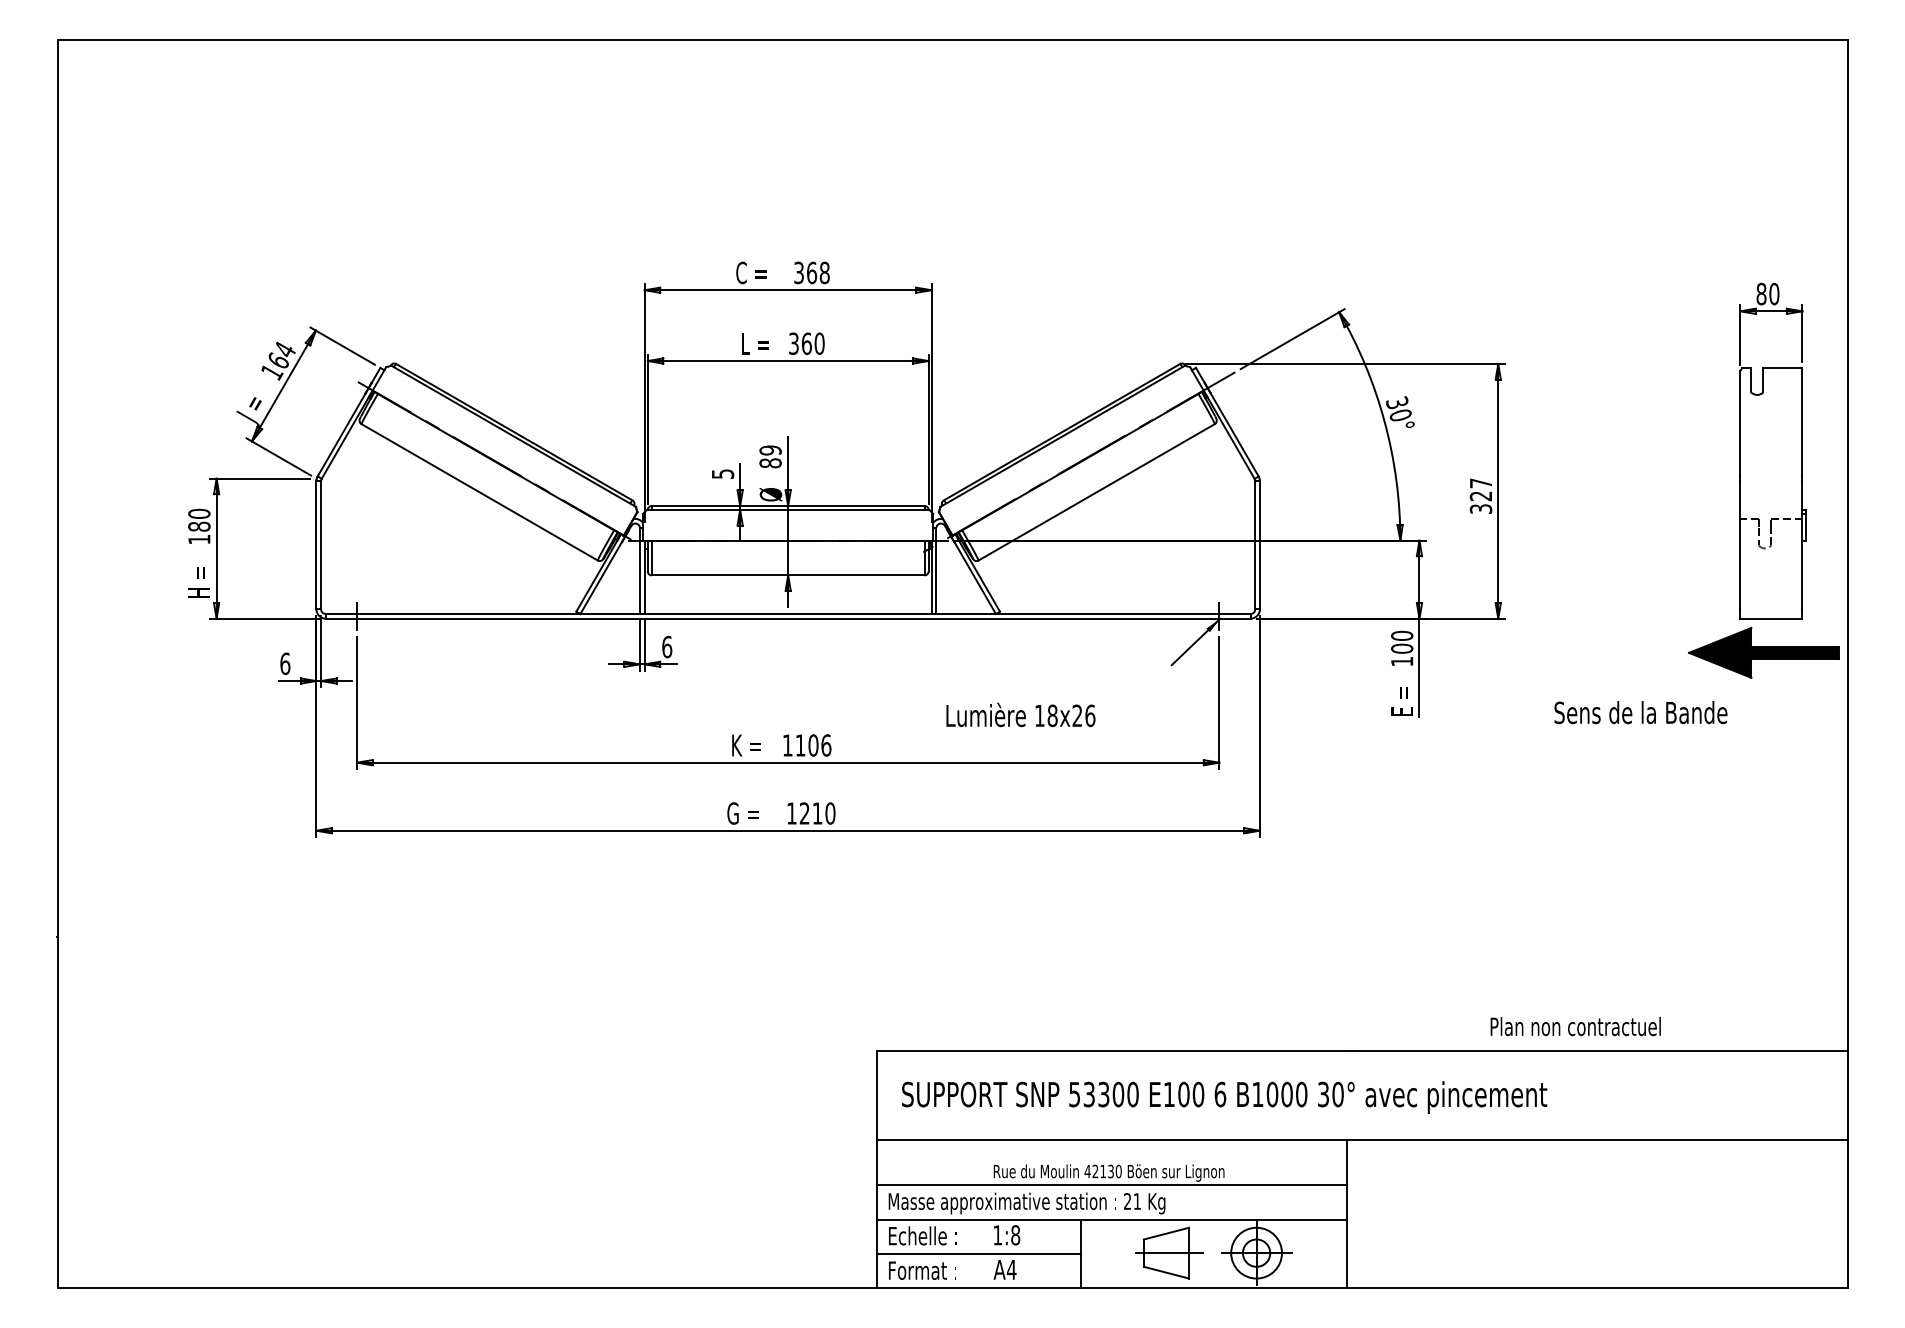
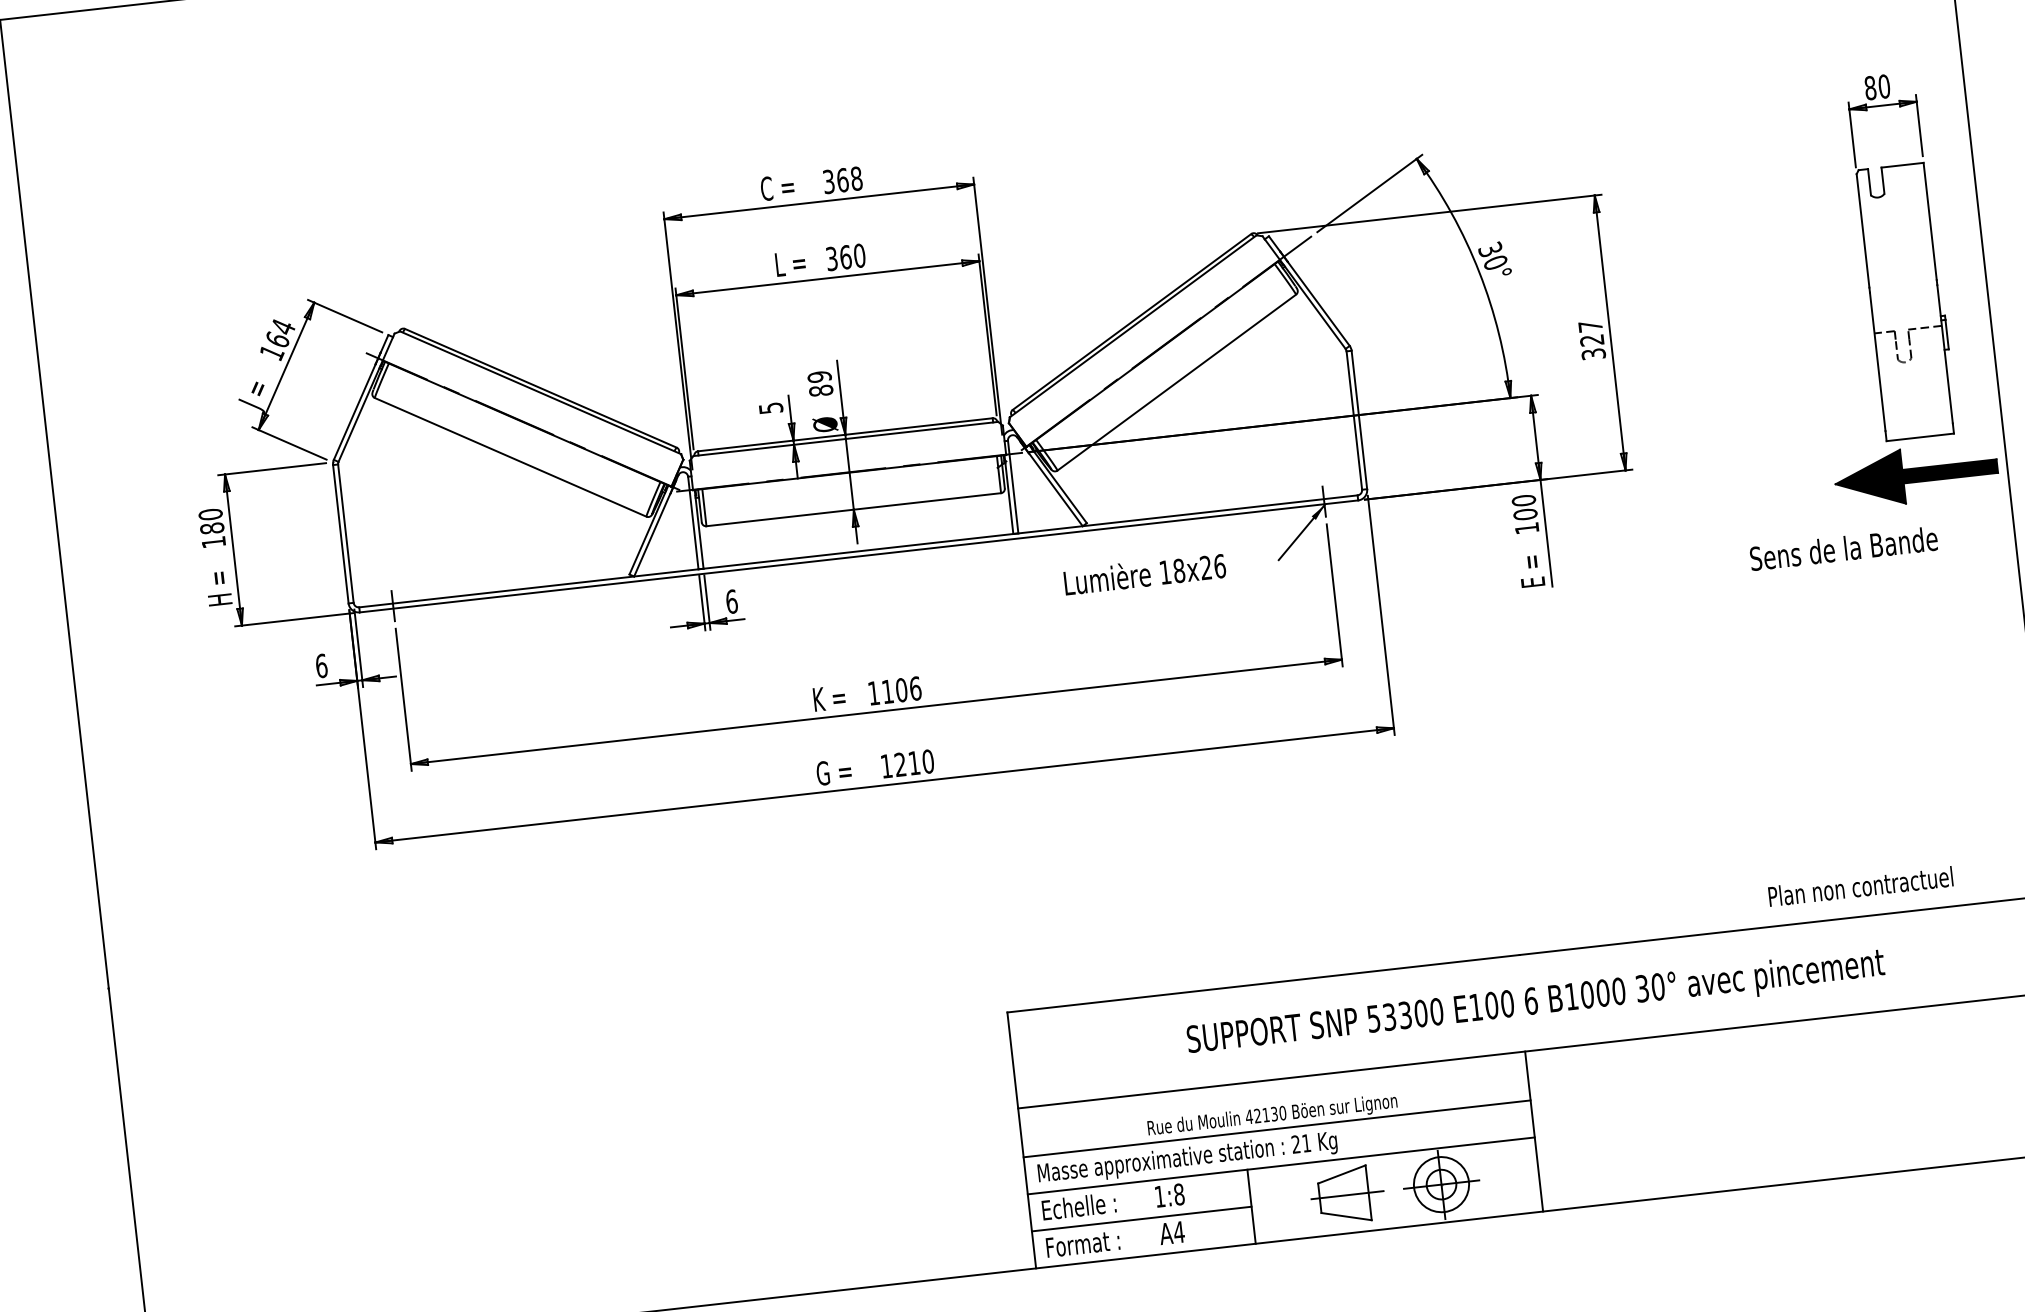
text: (1640, 712) -> (1843, 548), moved
text: (1020, 714) -> (1144, 573), moved
text: (1575, 1026) -> (1860, 886), moved
text: (1224, 1097) -> (1535, 1003), moved

